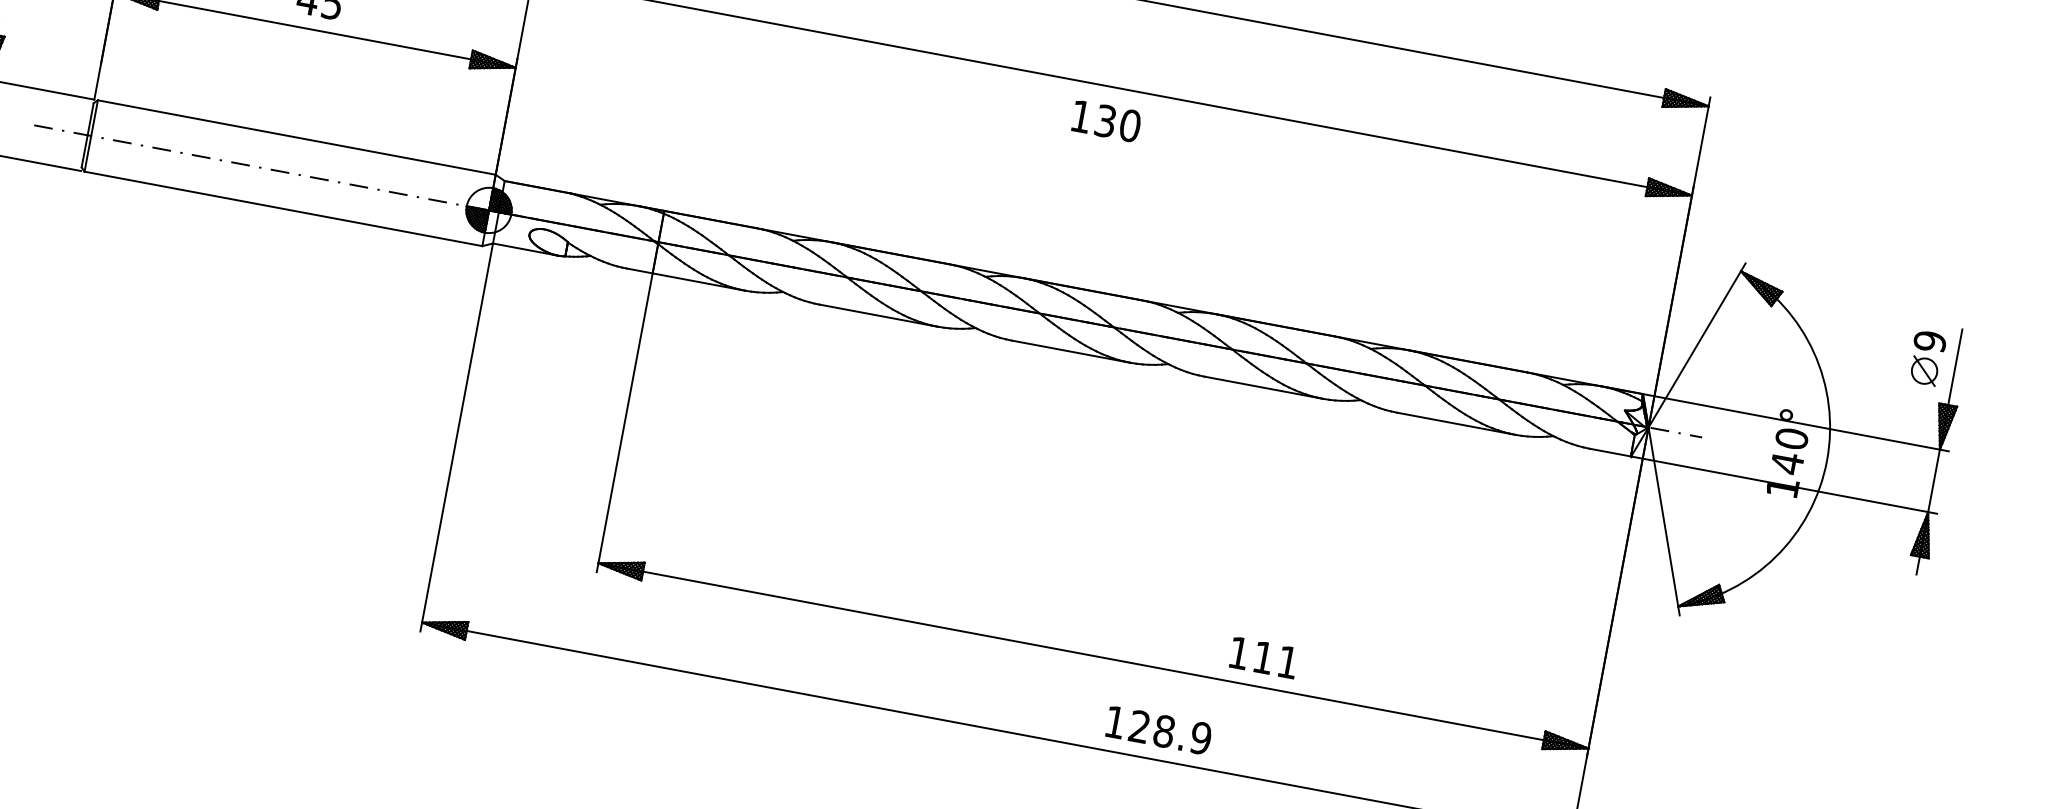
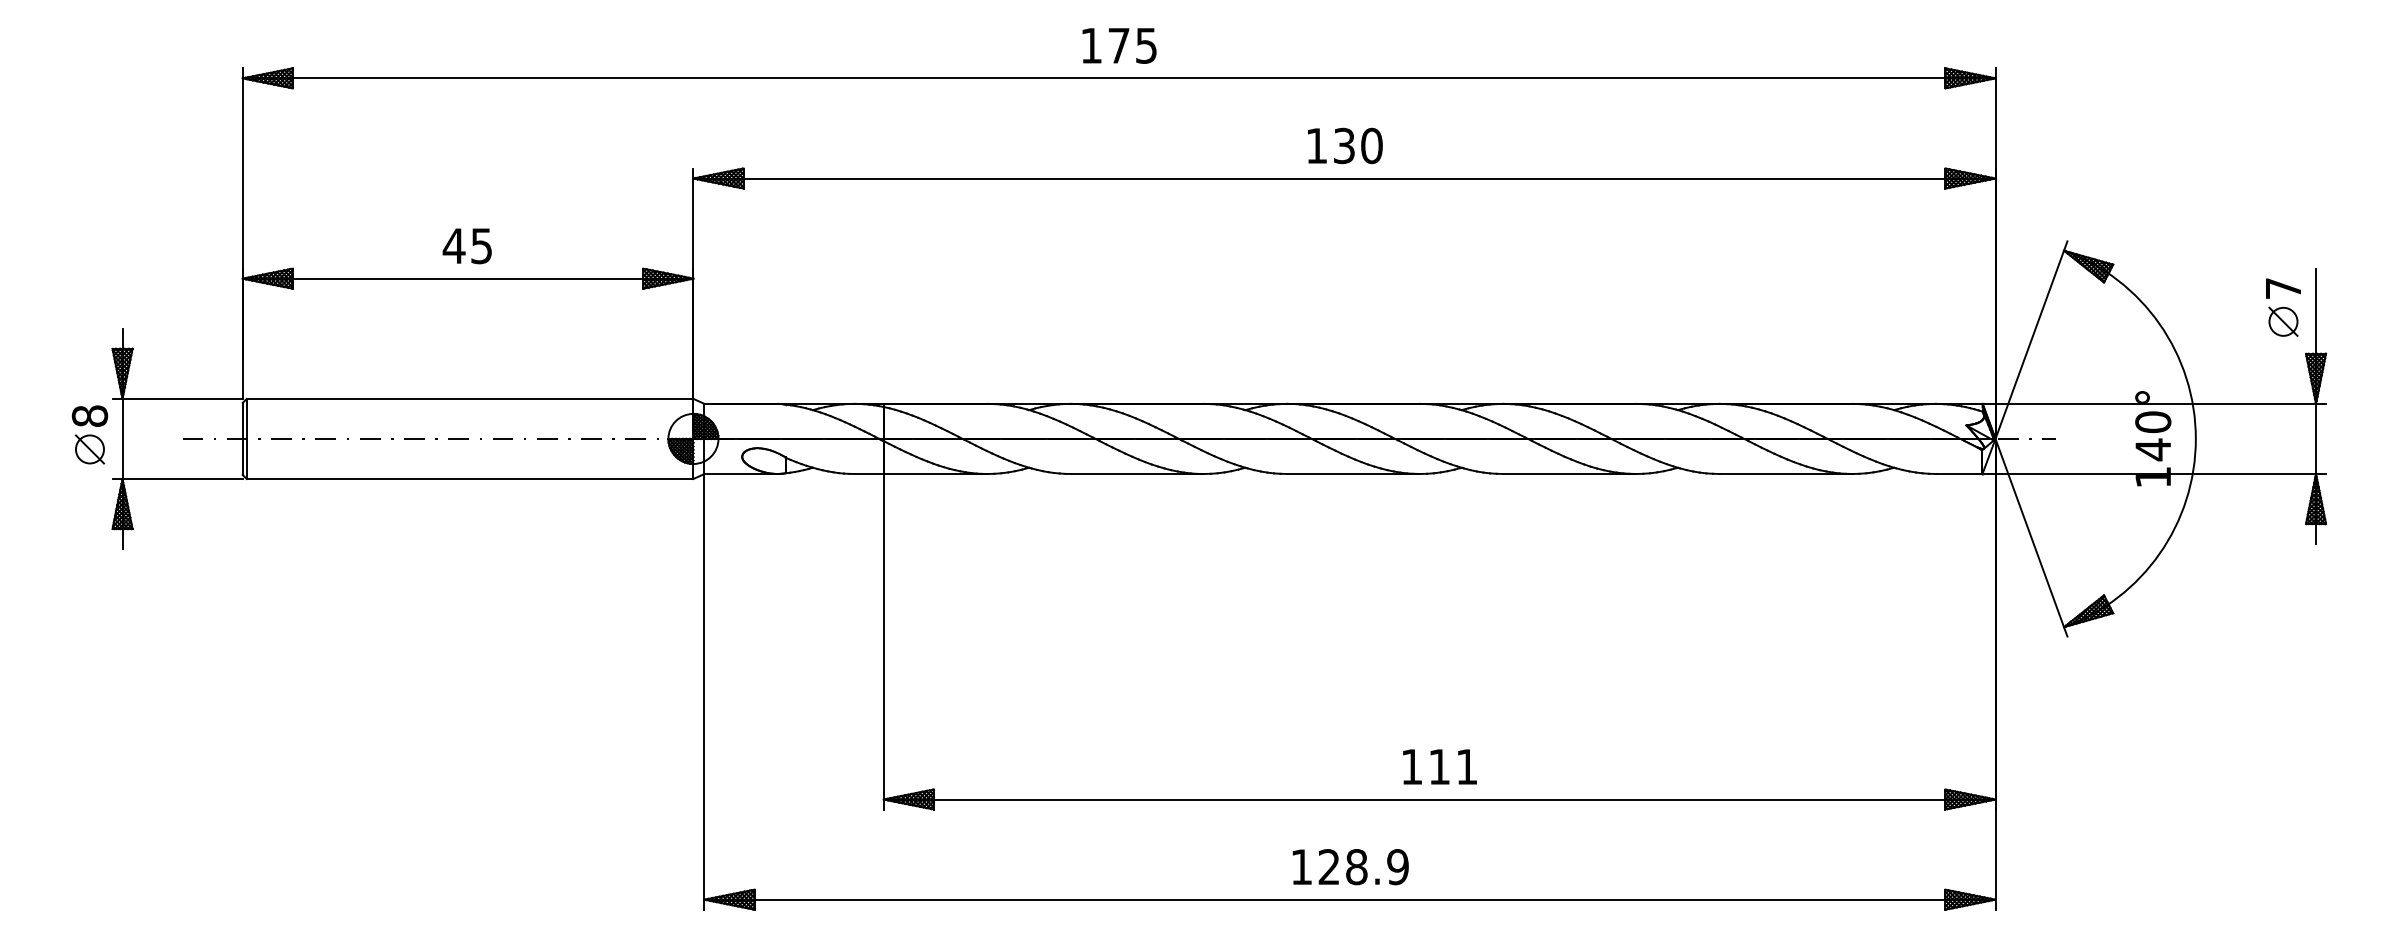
text: (1106, 121) -> (1345, 145), moved
text: (1930, 341) -> (2283, 288), 9 -> 7
text: (1263, 657) -> (1439, 766), moved
text: (1158, 730) -> (1350, 867), moved

